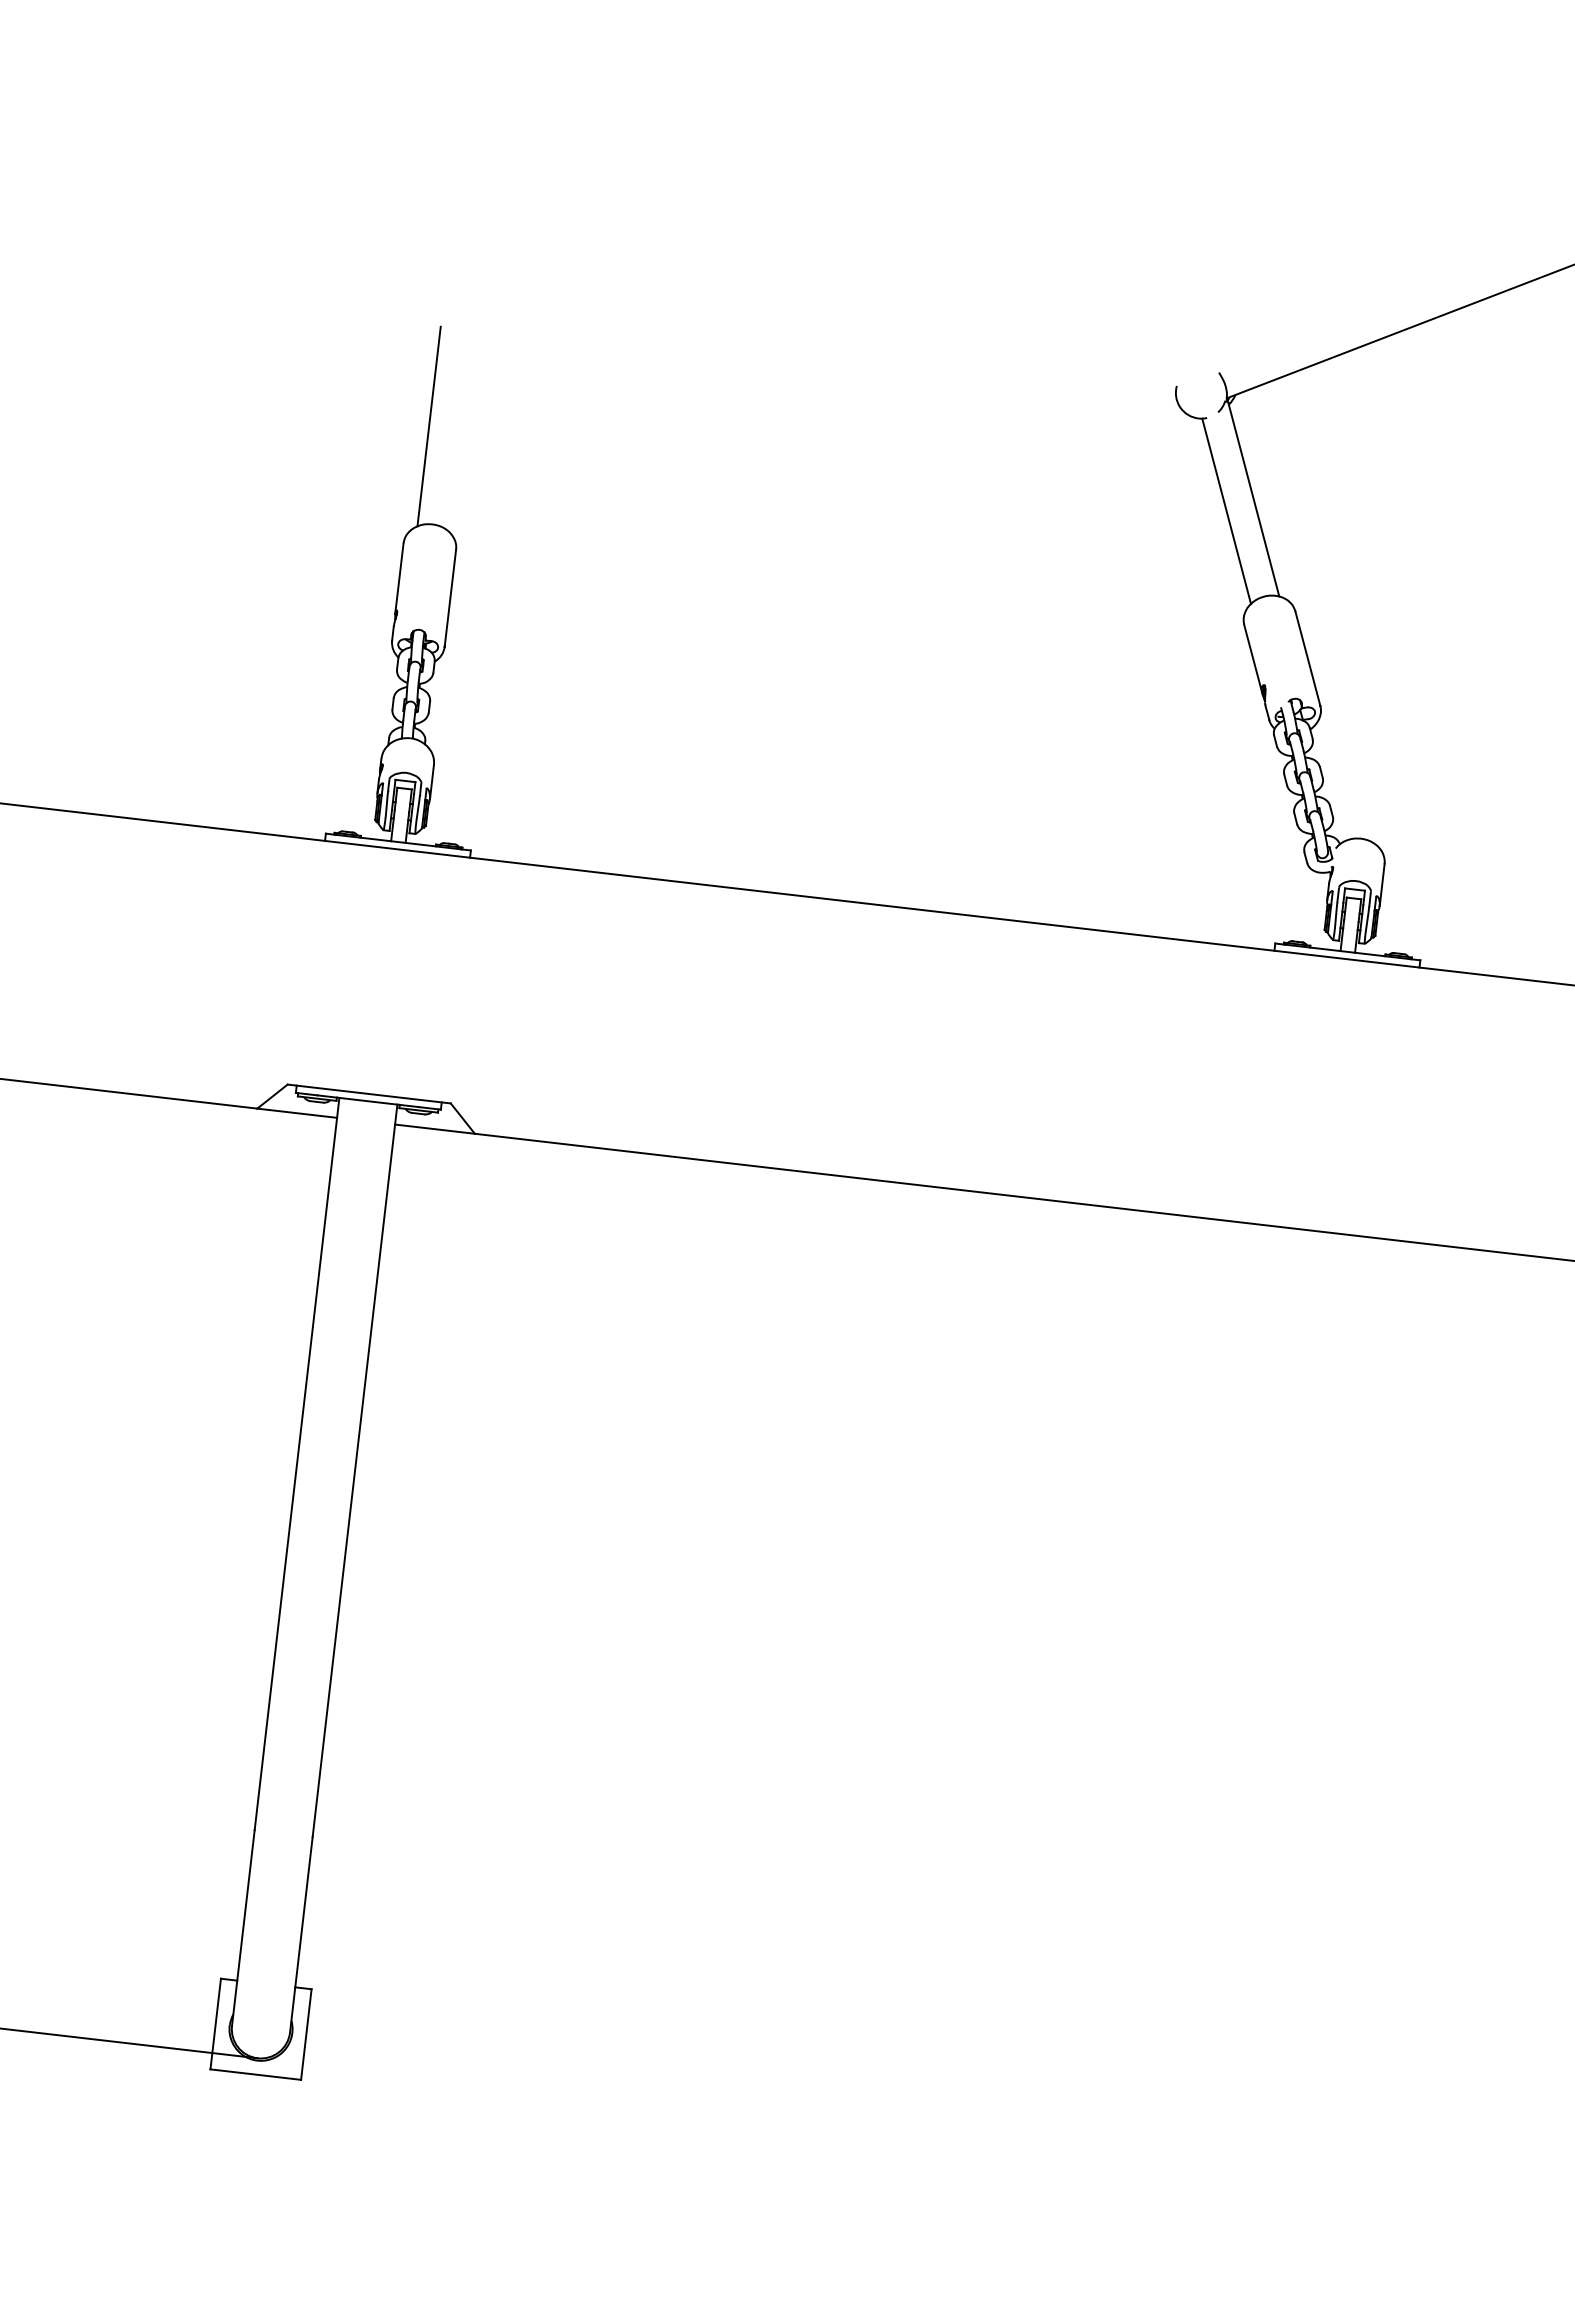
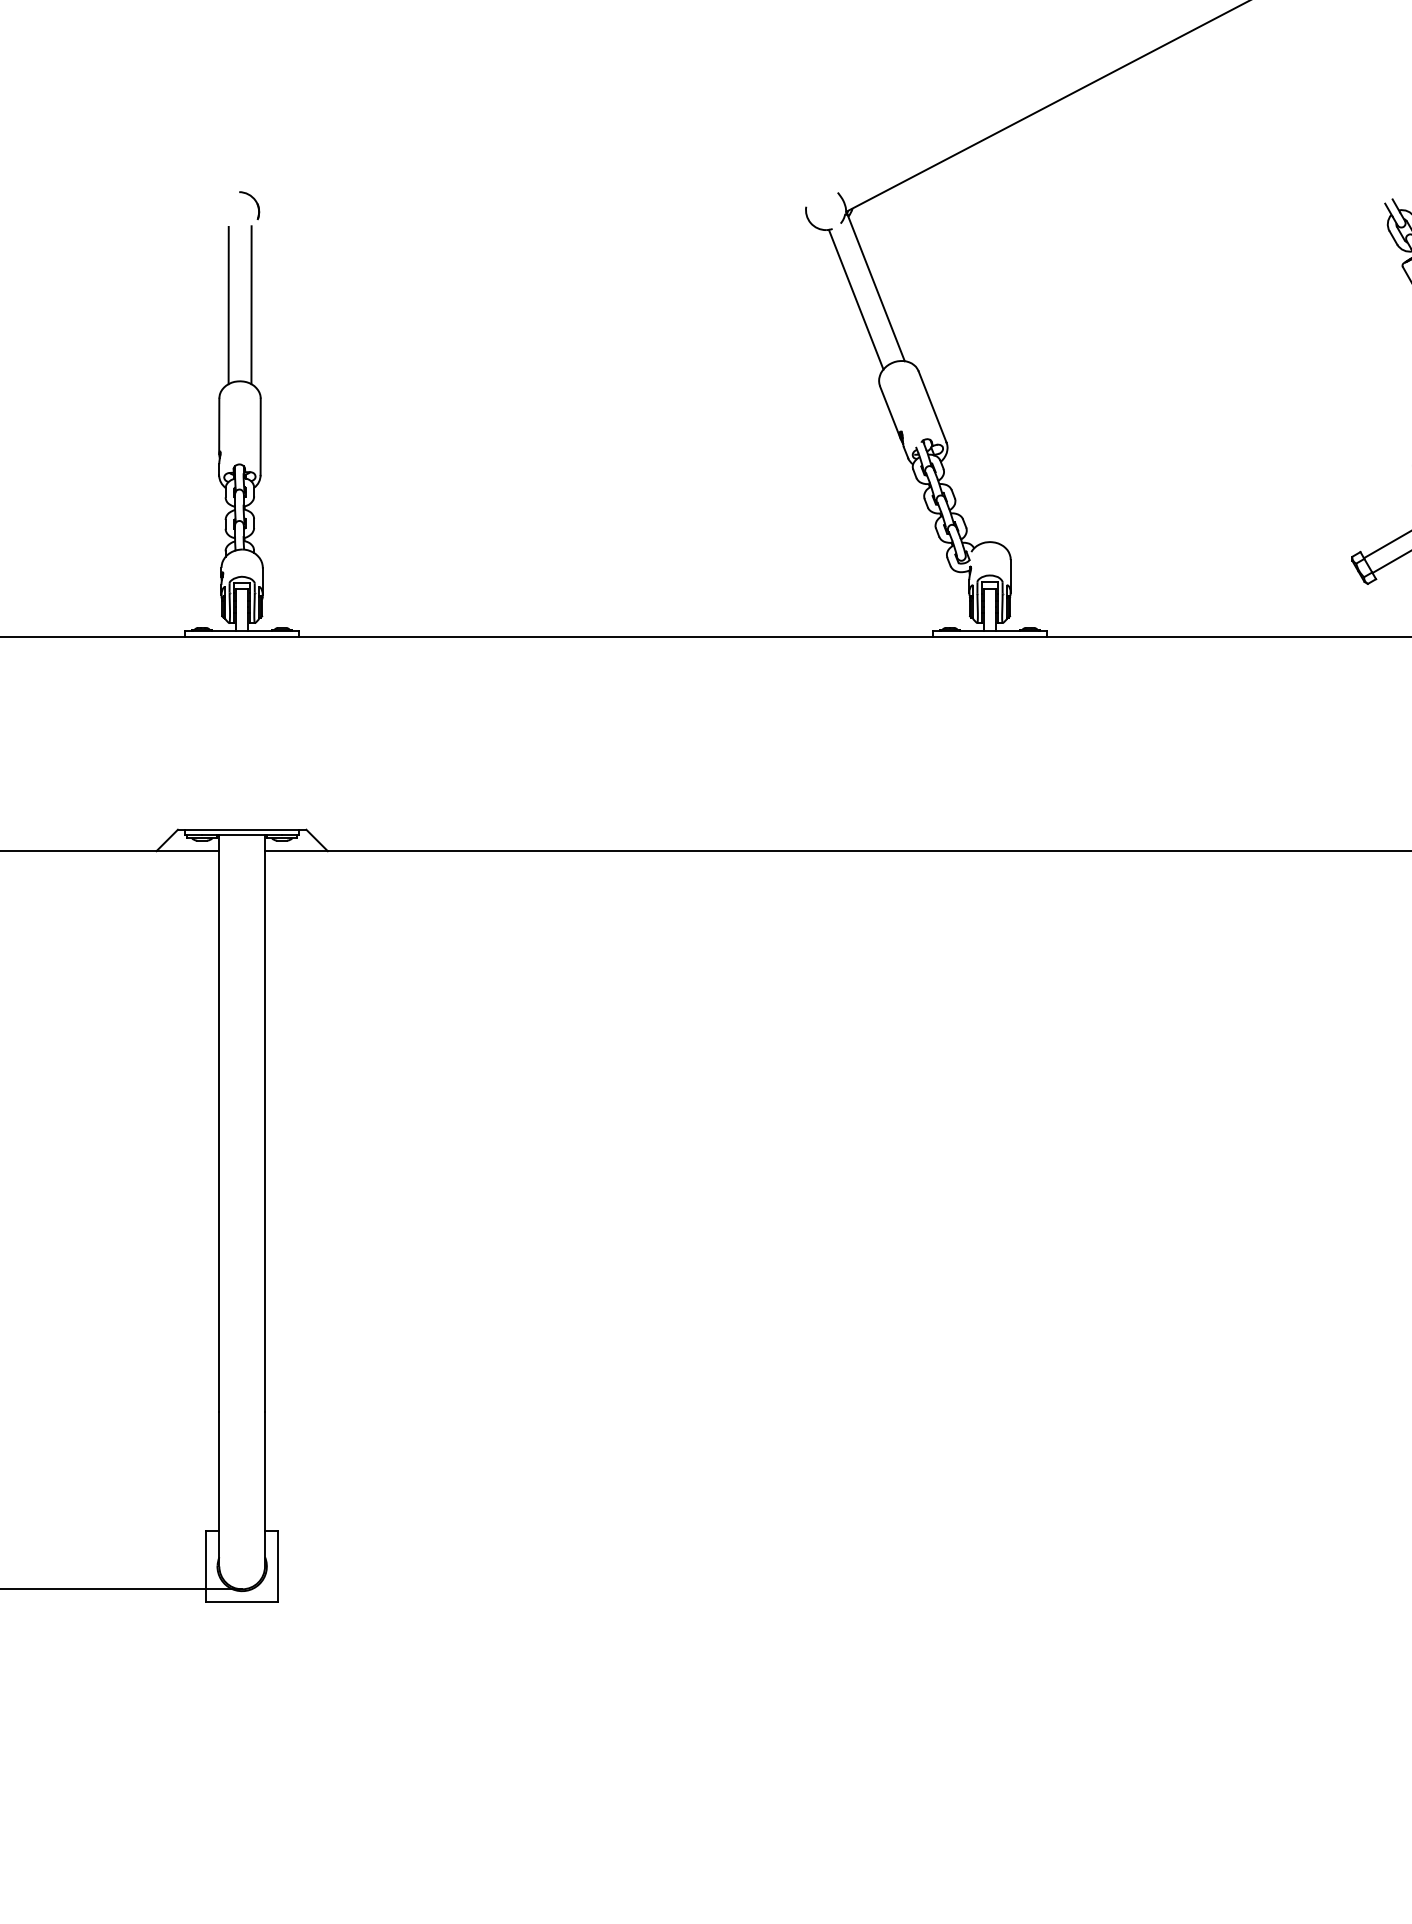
part: (478, 299) -> (255, 202), added
line: (458, 429) -> (251, 305), added

